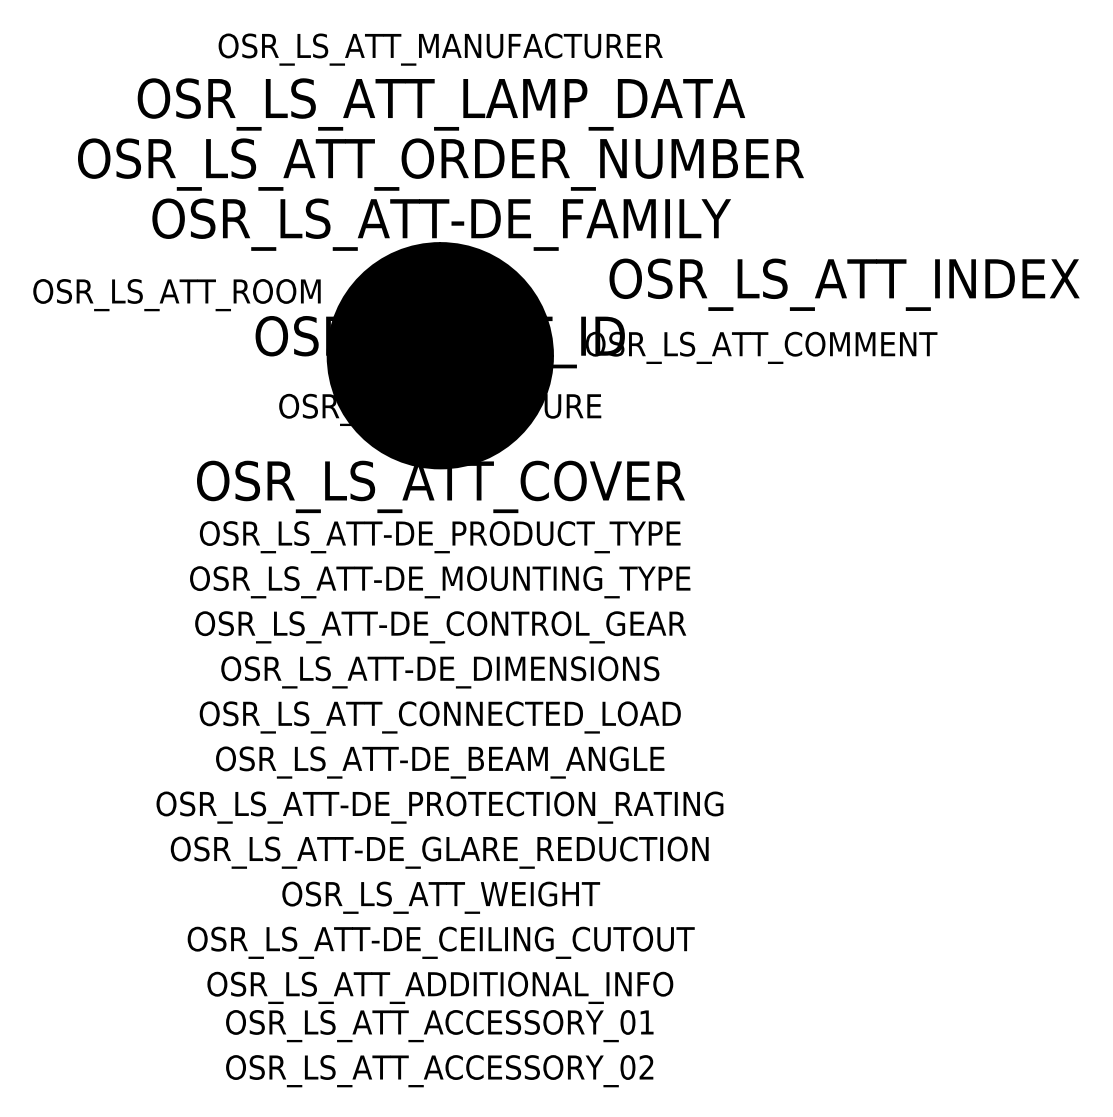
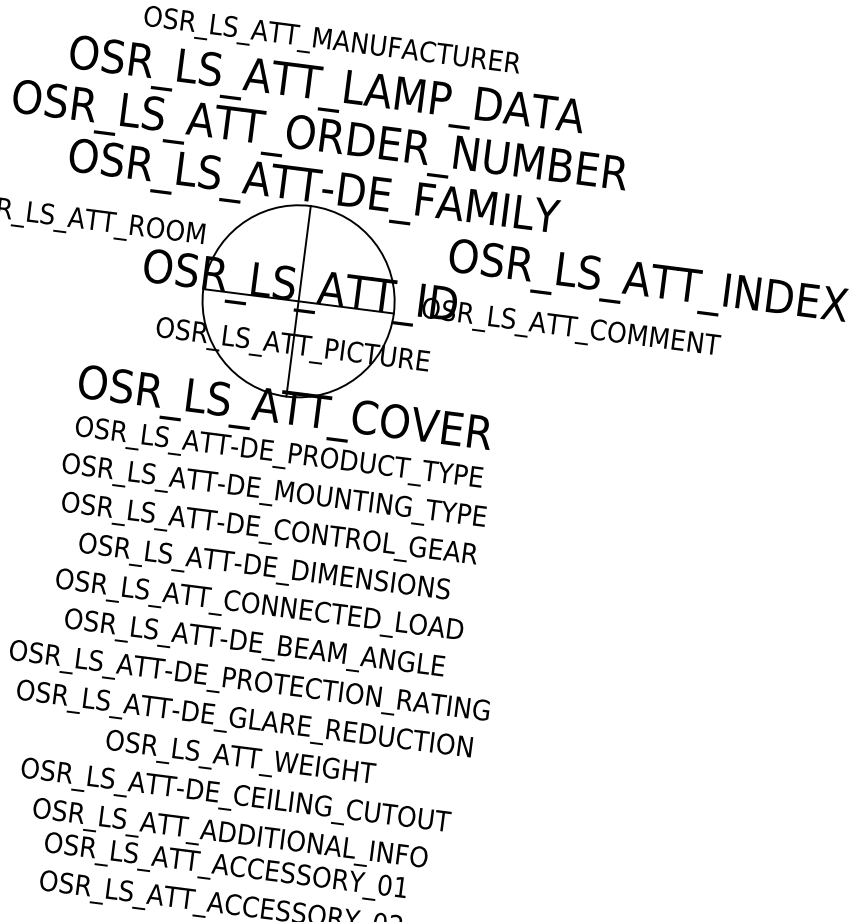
fill: (439, 355) -> (297, 301), removed

